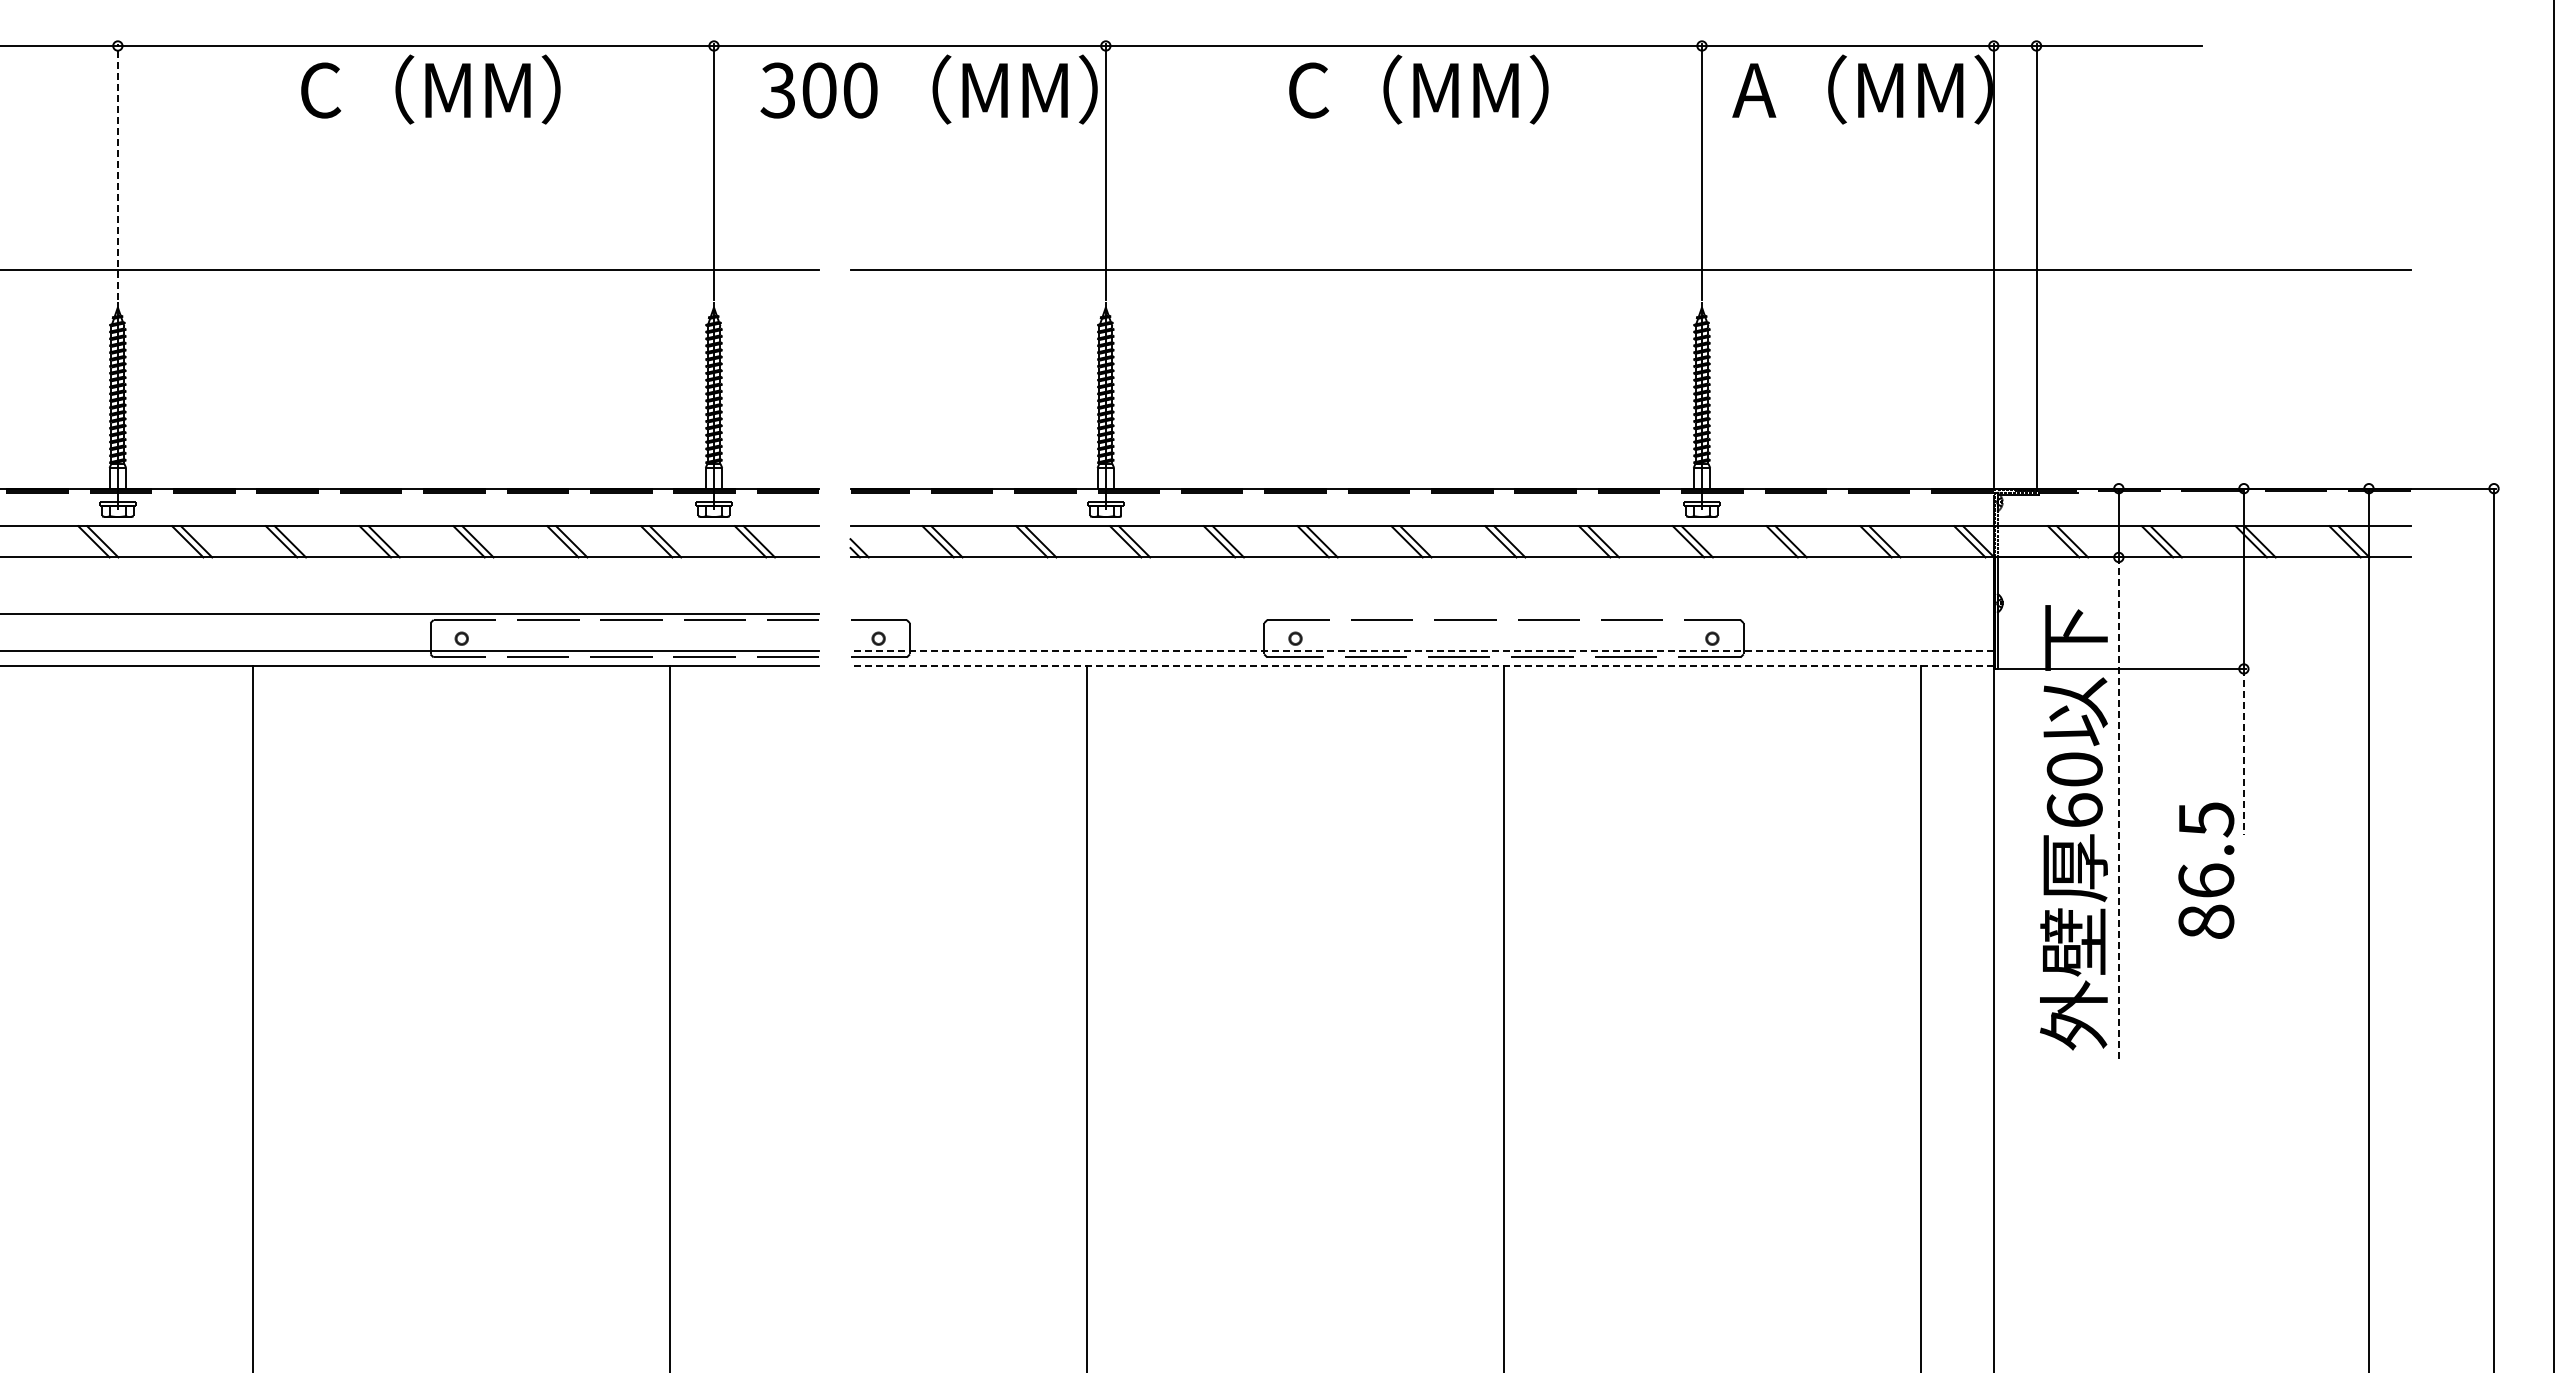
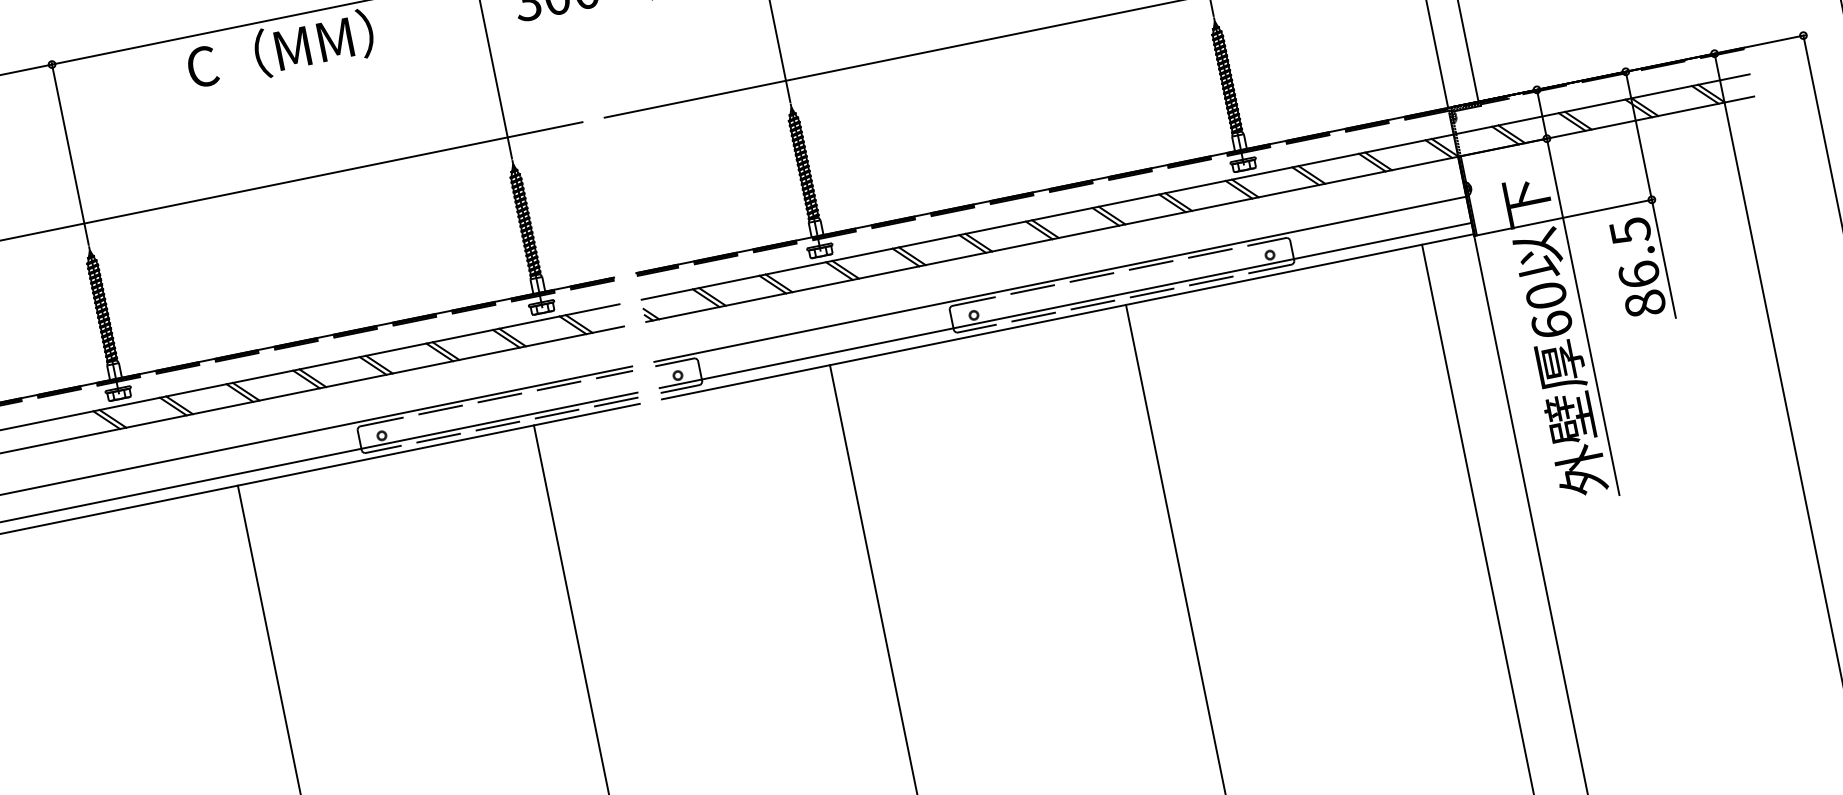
line: (117, 171) -> (69, 153), dashed -> solid
line: (1421, 613) -> (1059, 279), added
line: (1422, 650) -> (1065, 305), dashed -> solid
line: (1422, 666) -> (1068, 316), dashed -> solid
line: (2243, 752) -> (1663, 259), dashed -> solid
line: (2118, 808) -> (1582, 317), dashed -> solid
text: (2206, 870) -> (1637, 267), moved

